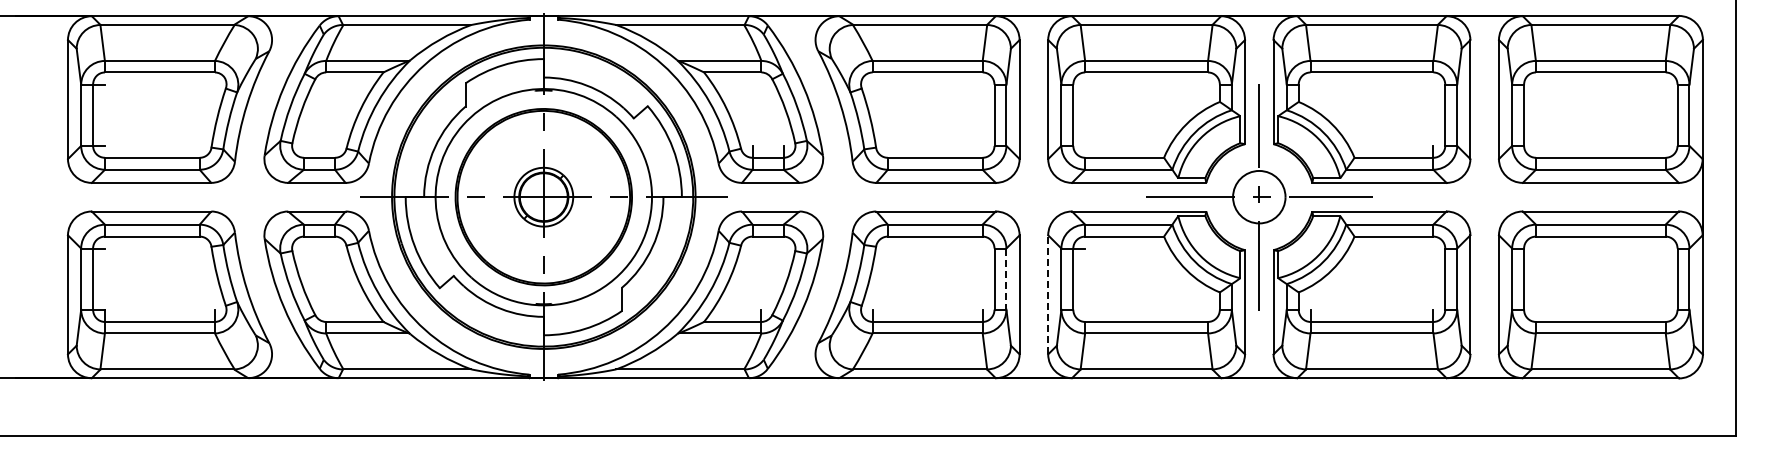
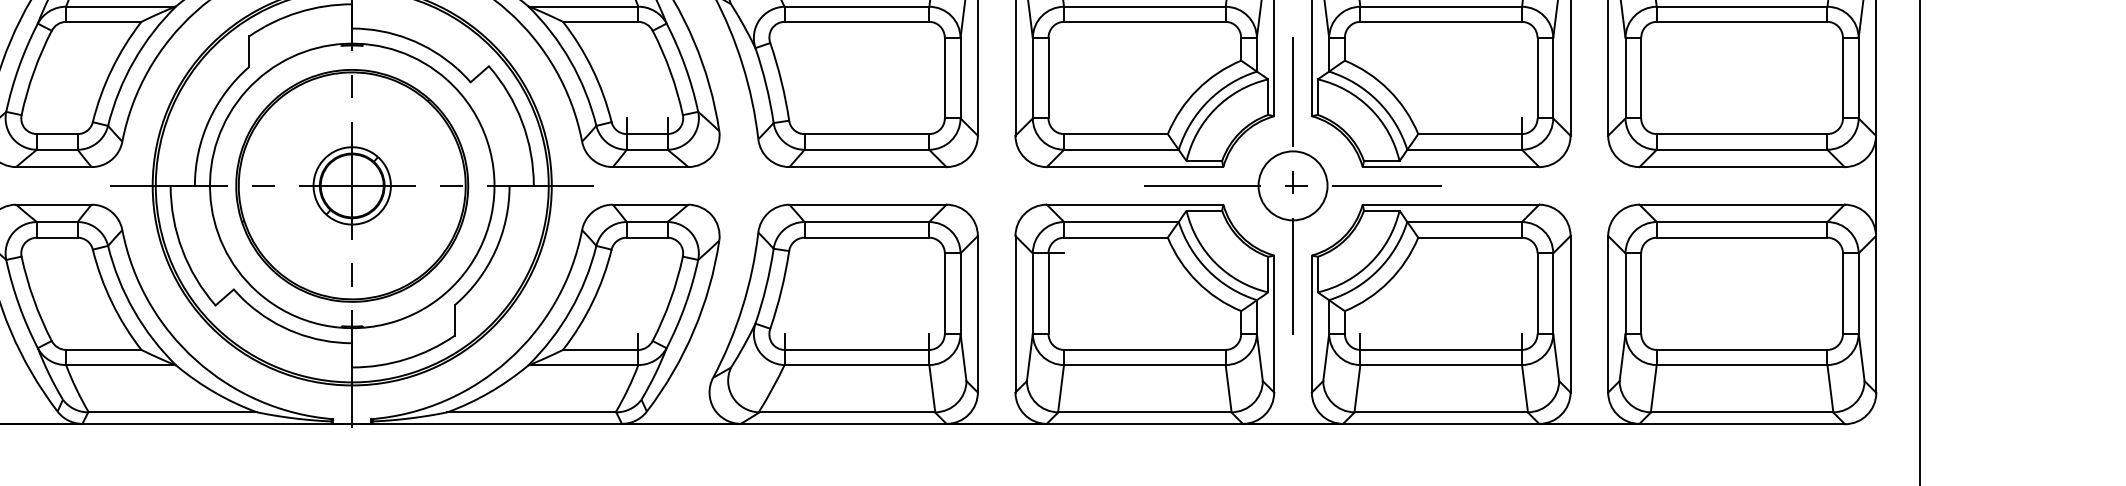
line: (1006, 279) -> (960, 294), dashed -> solid
line: (1048, 294) -> (1015, 313), dashed -> solid

